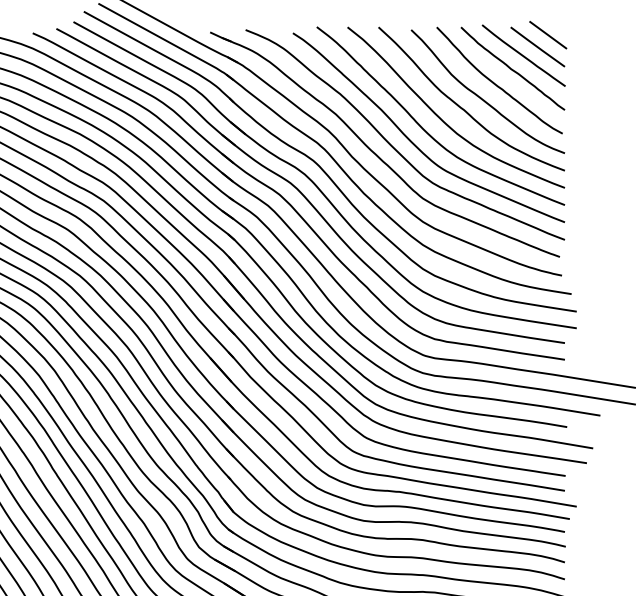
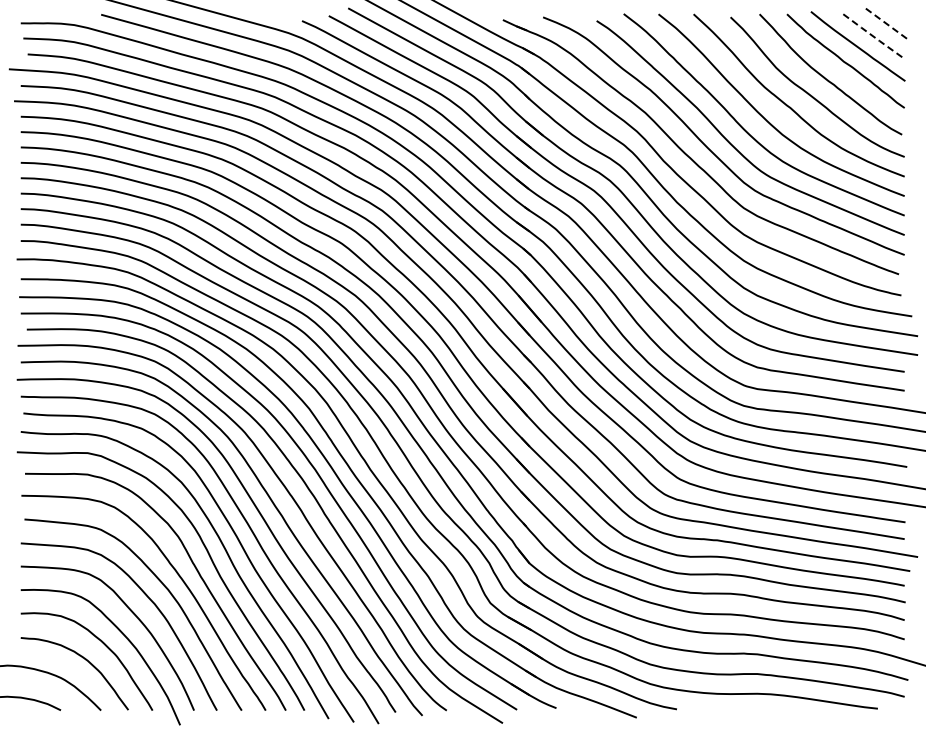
line: (548, 34) -> (885, 22), solid -> dashed
line: (538, 46) -> (874, 36), solid -> dashed

